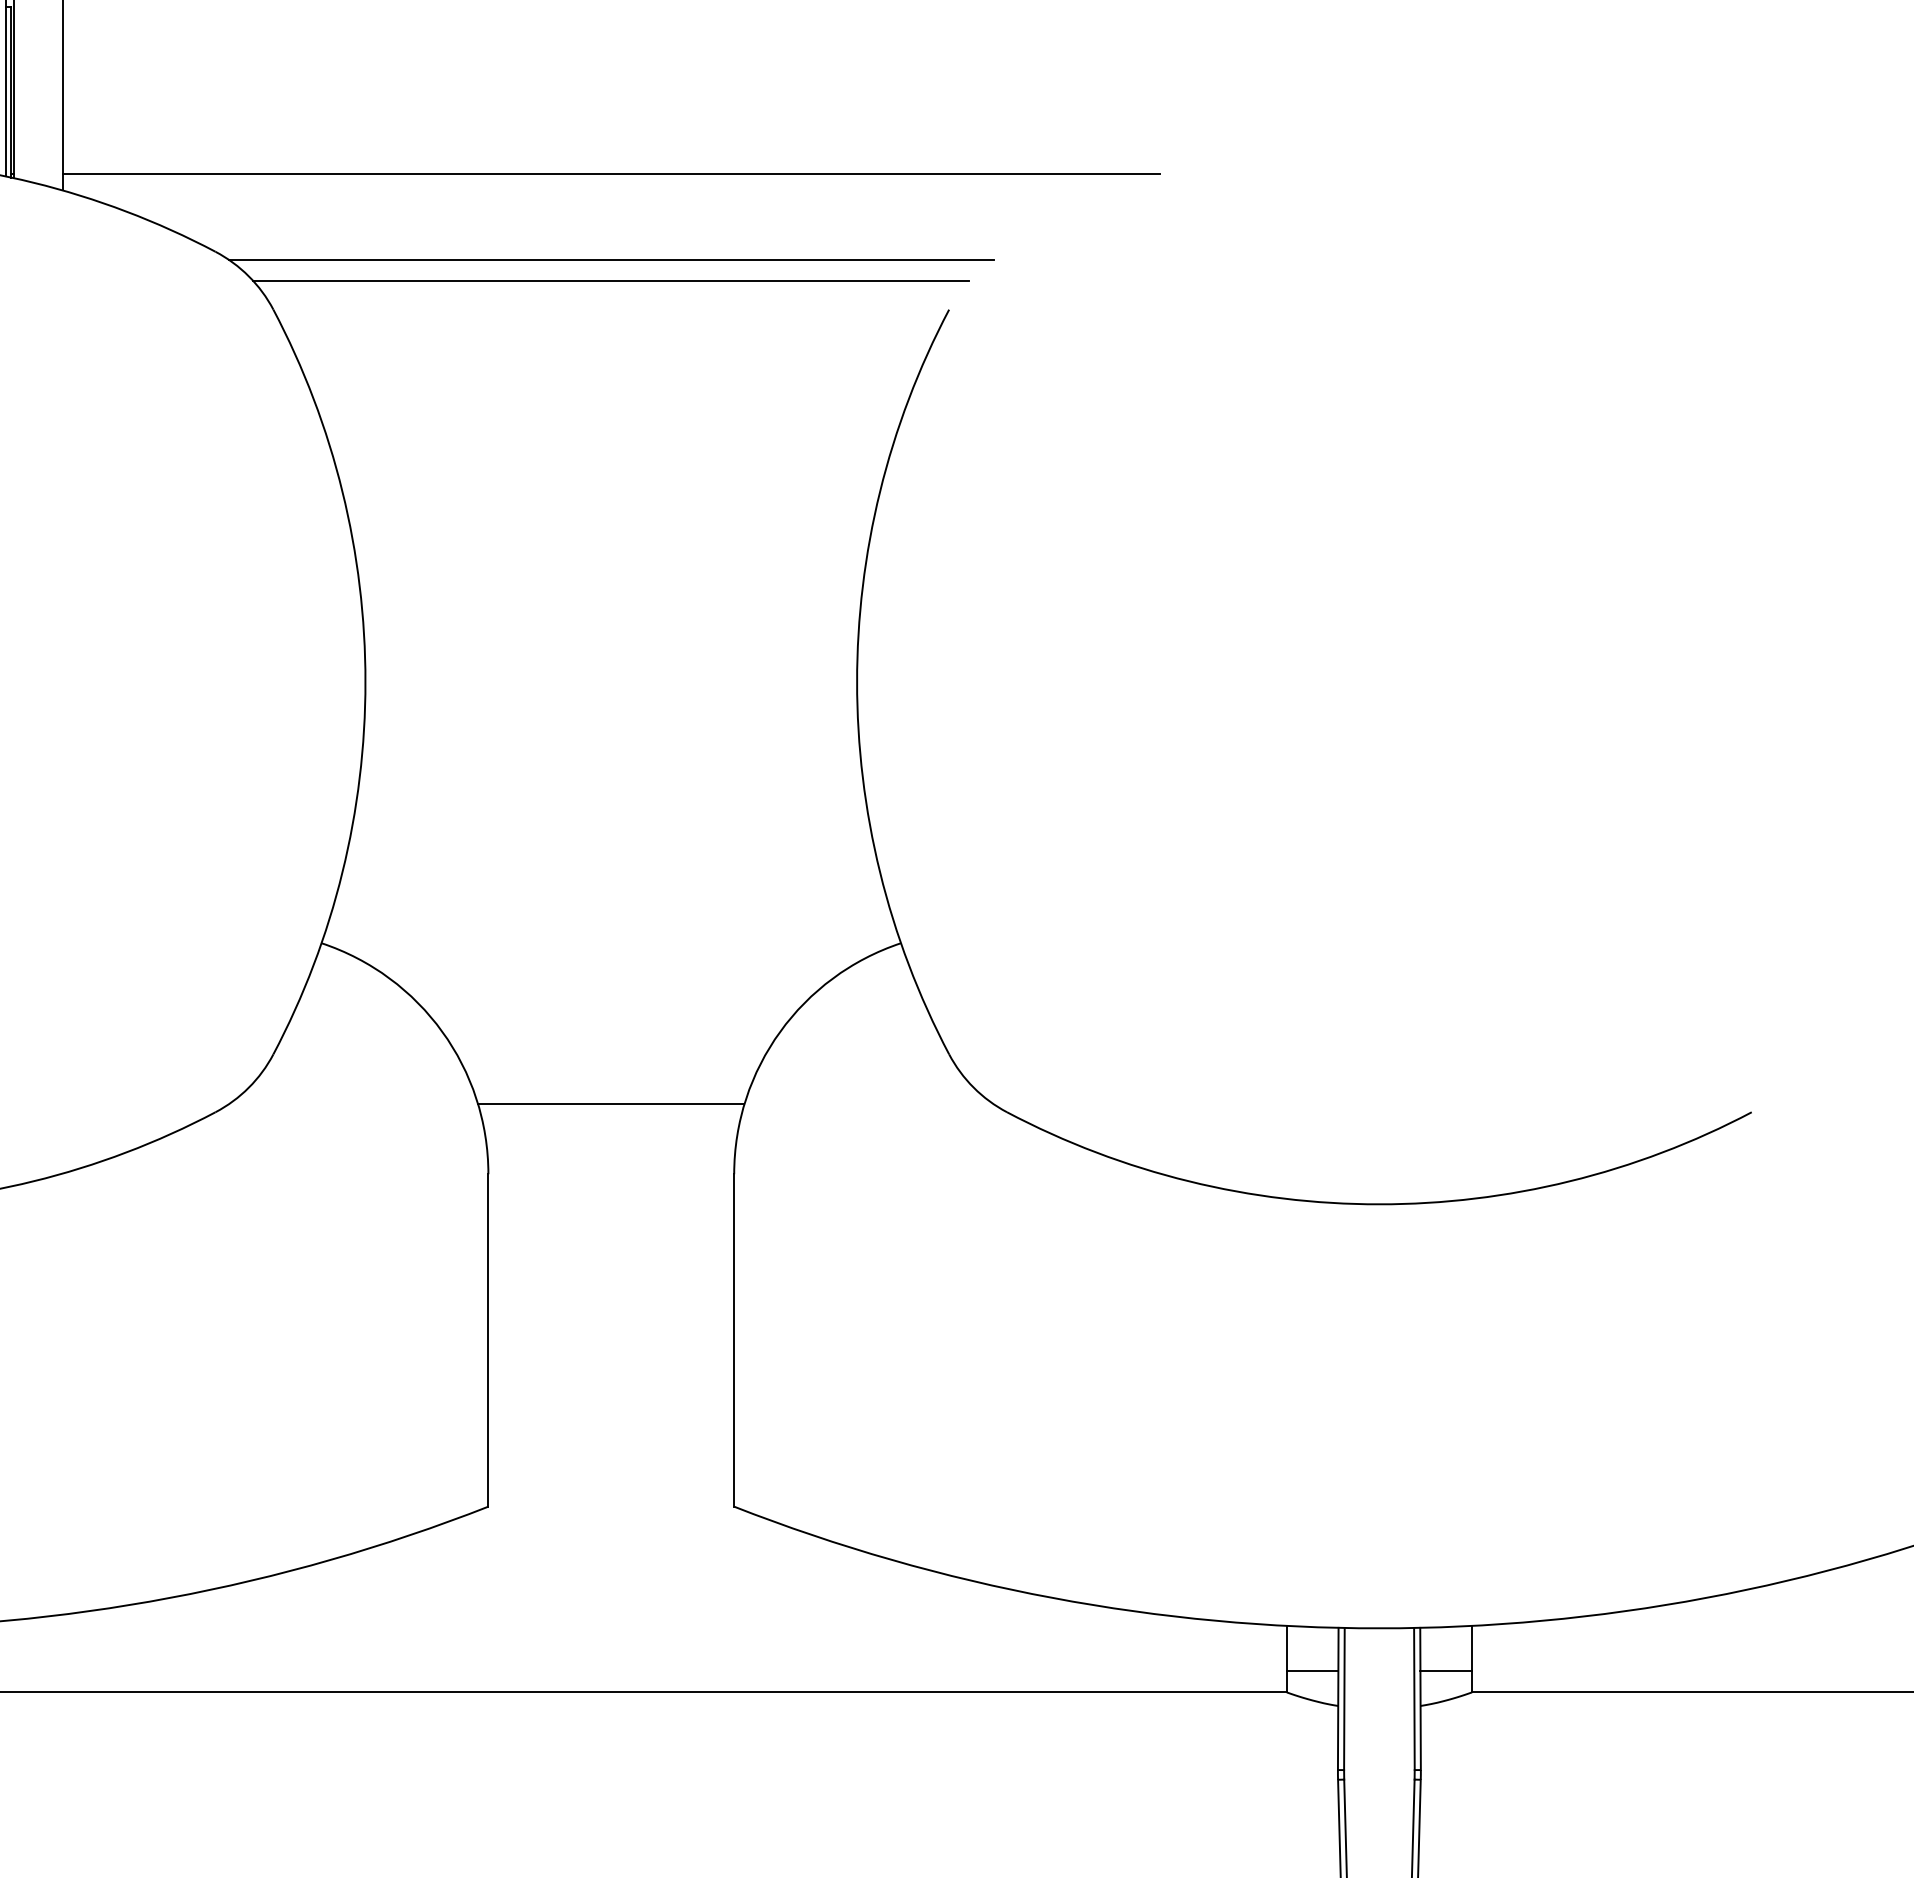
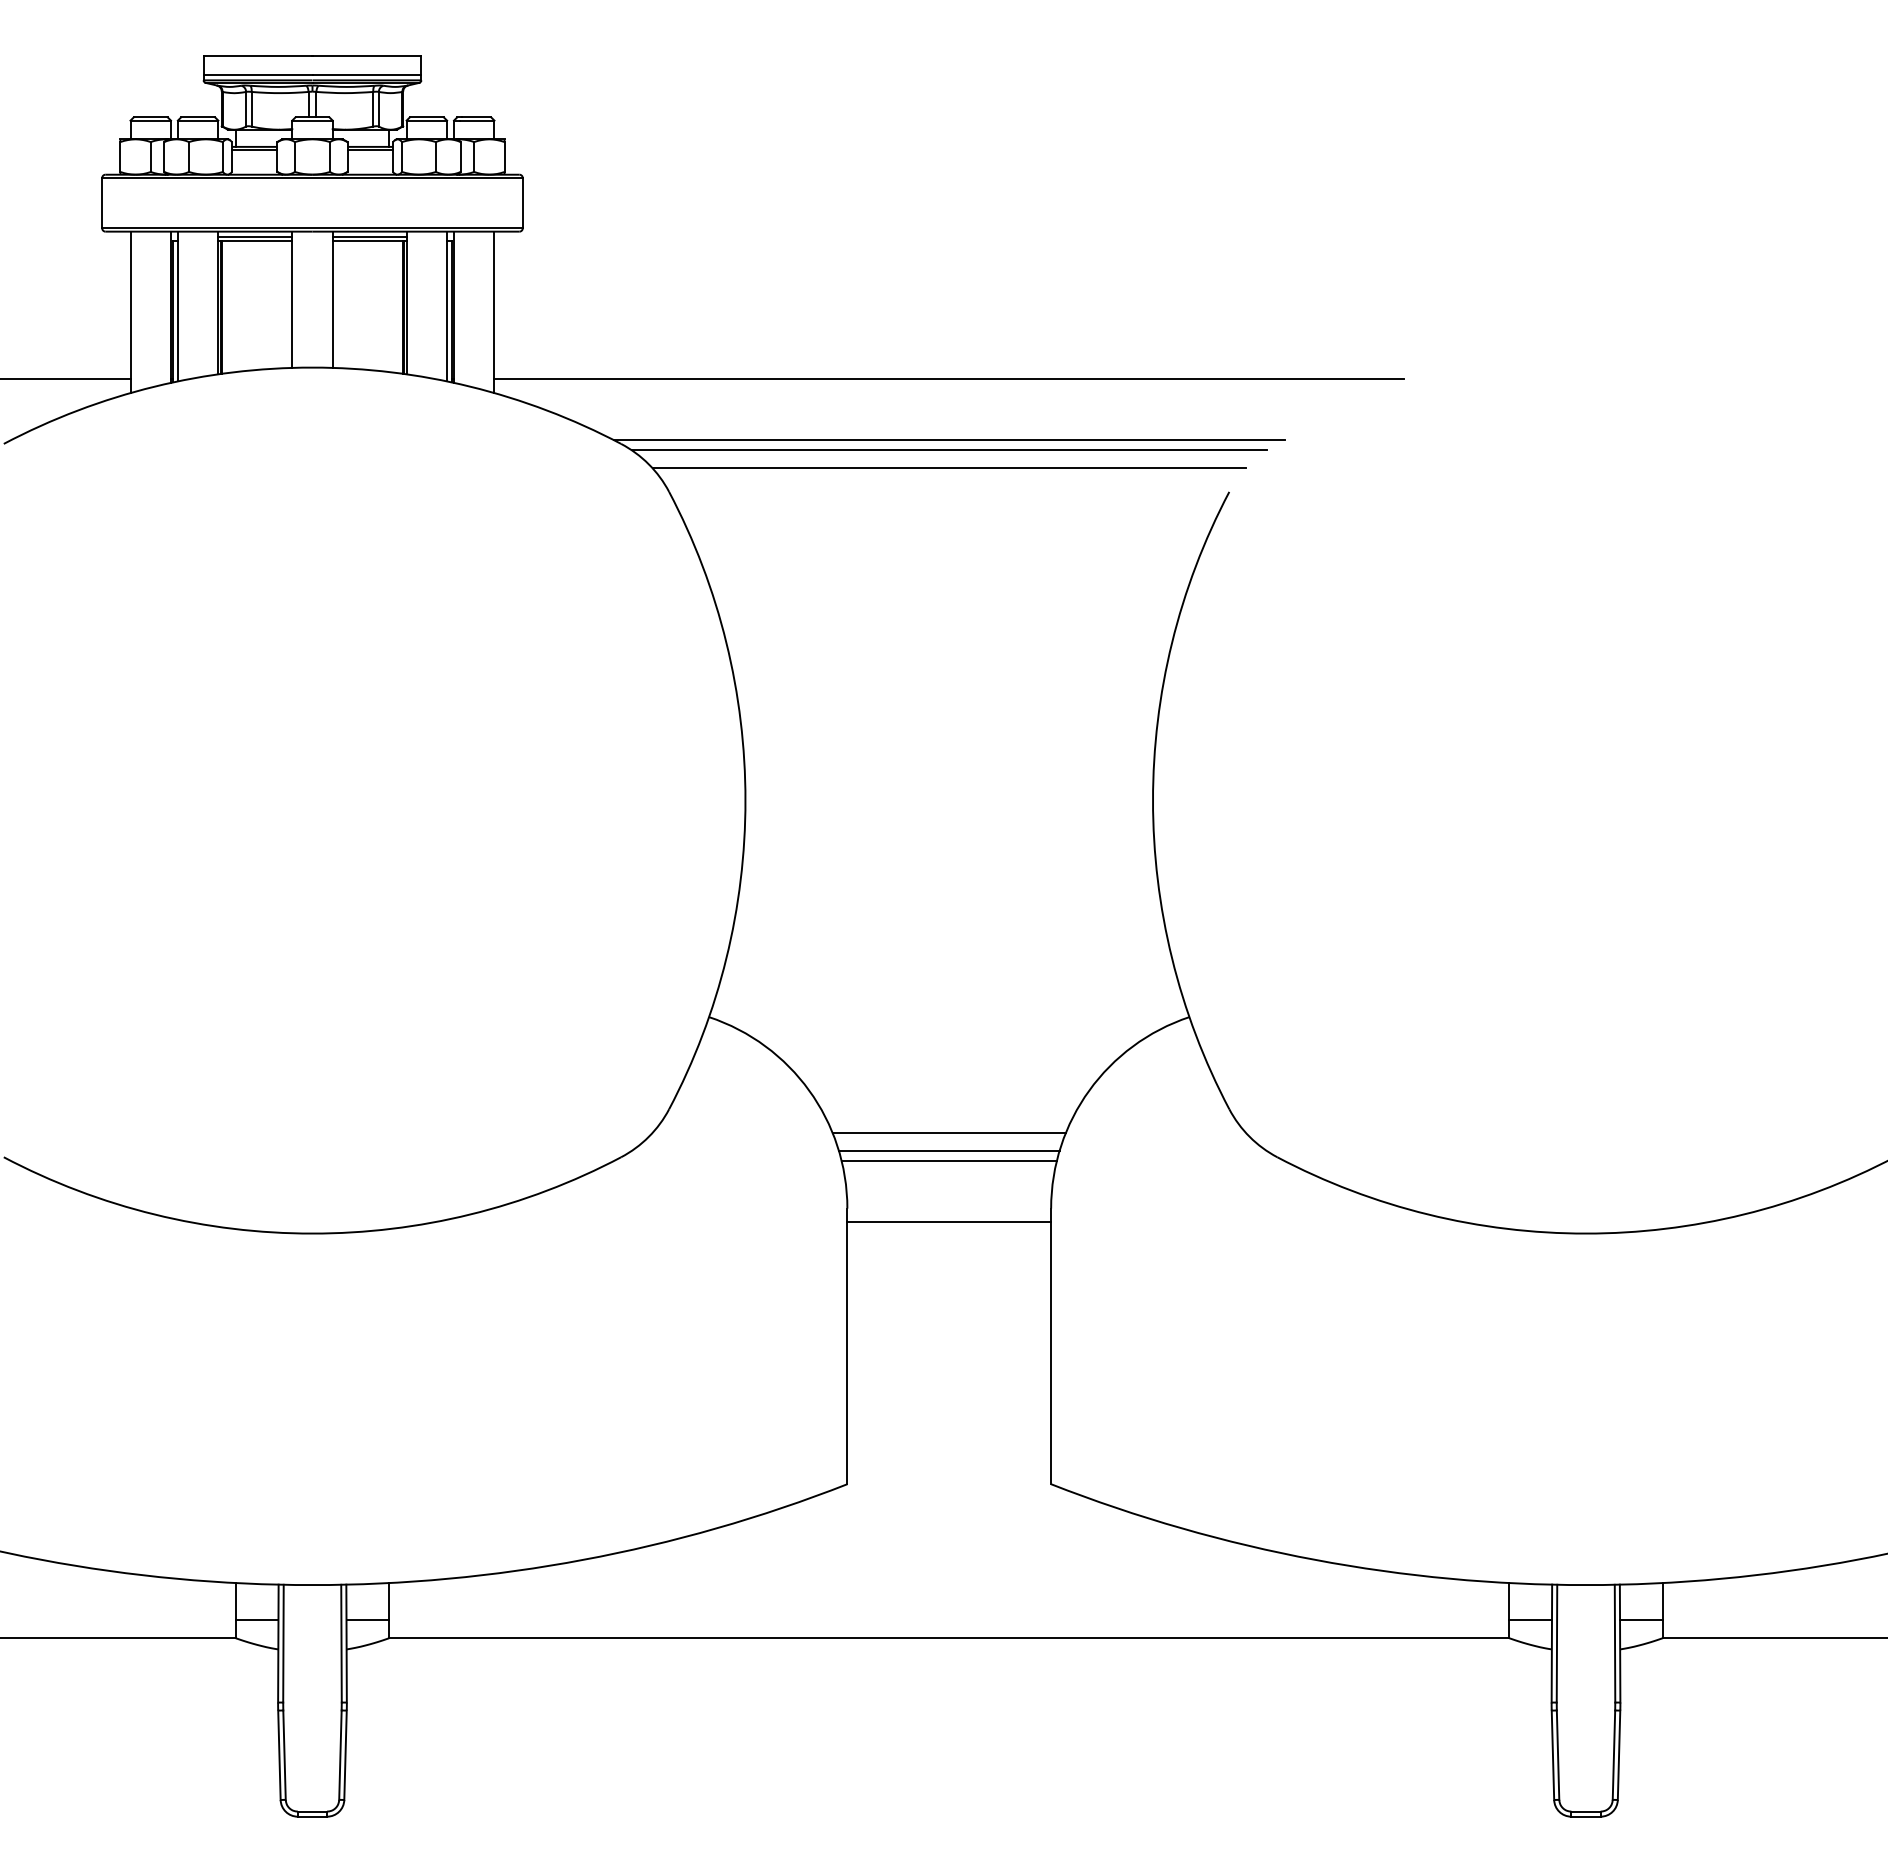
line: (610, 247) -> (948, 440), added
line: (610, 1082) -> (948, 1132), added
line: (610, 1116) -> (948, 1160), added
line: (611, 1190) -> (949, 1222), added

